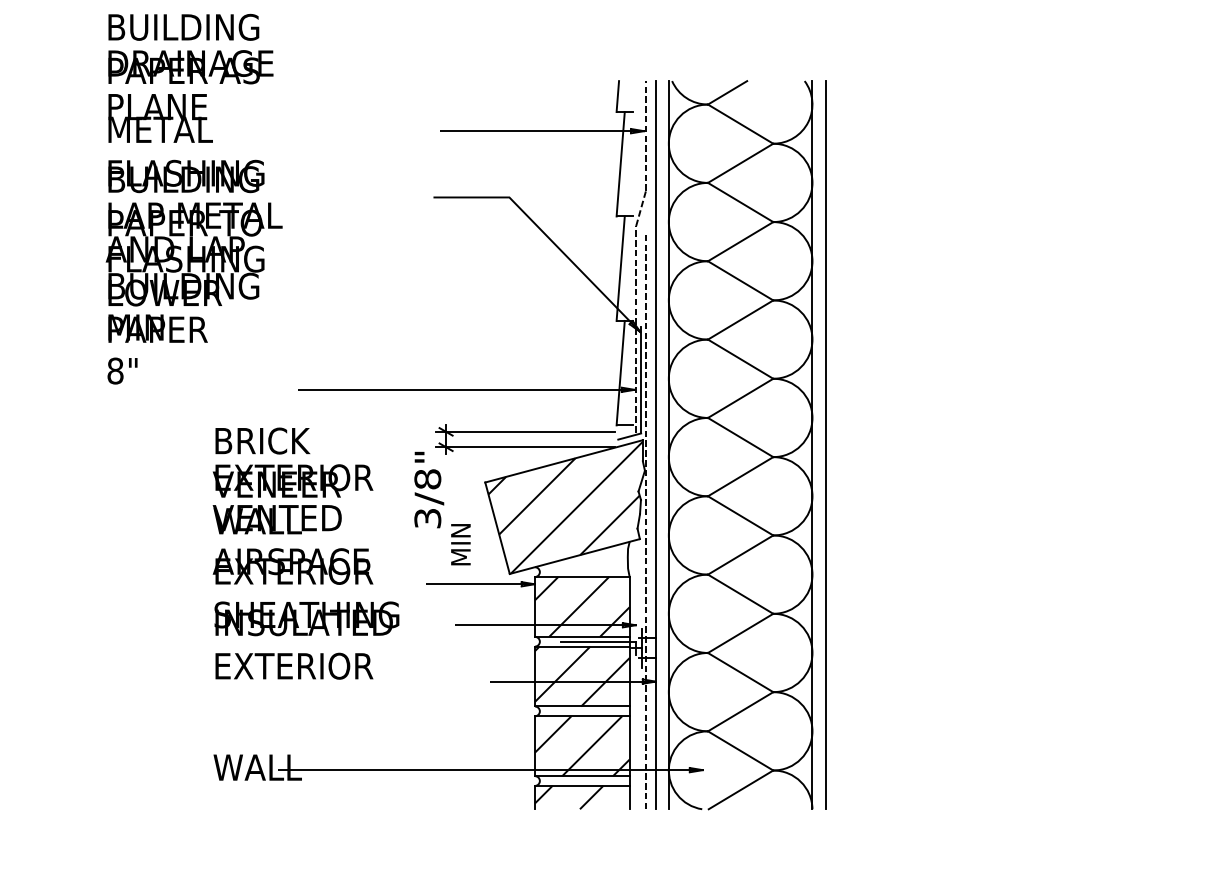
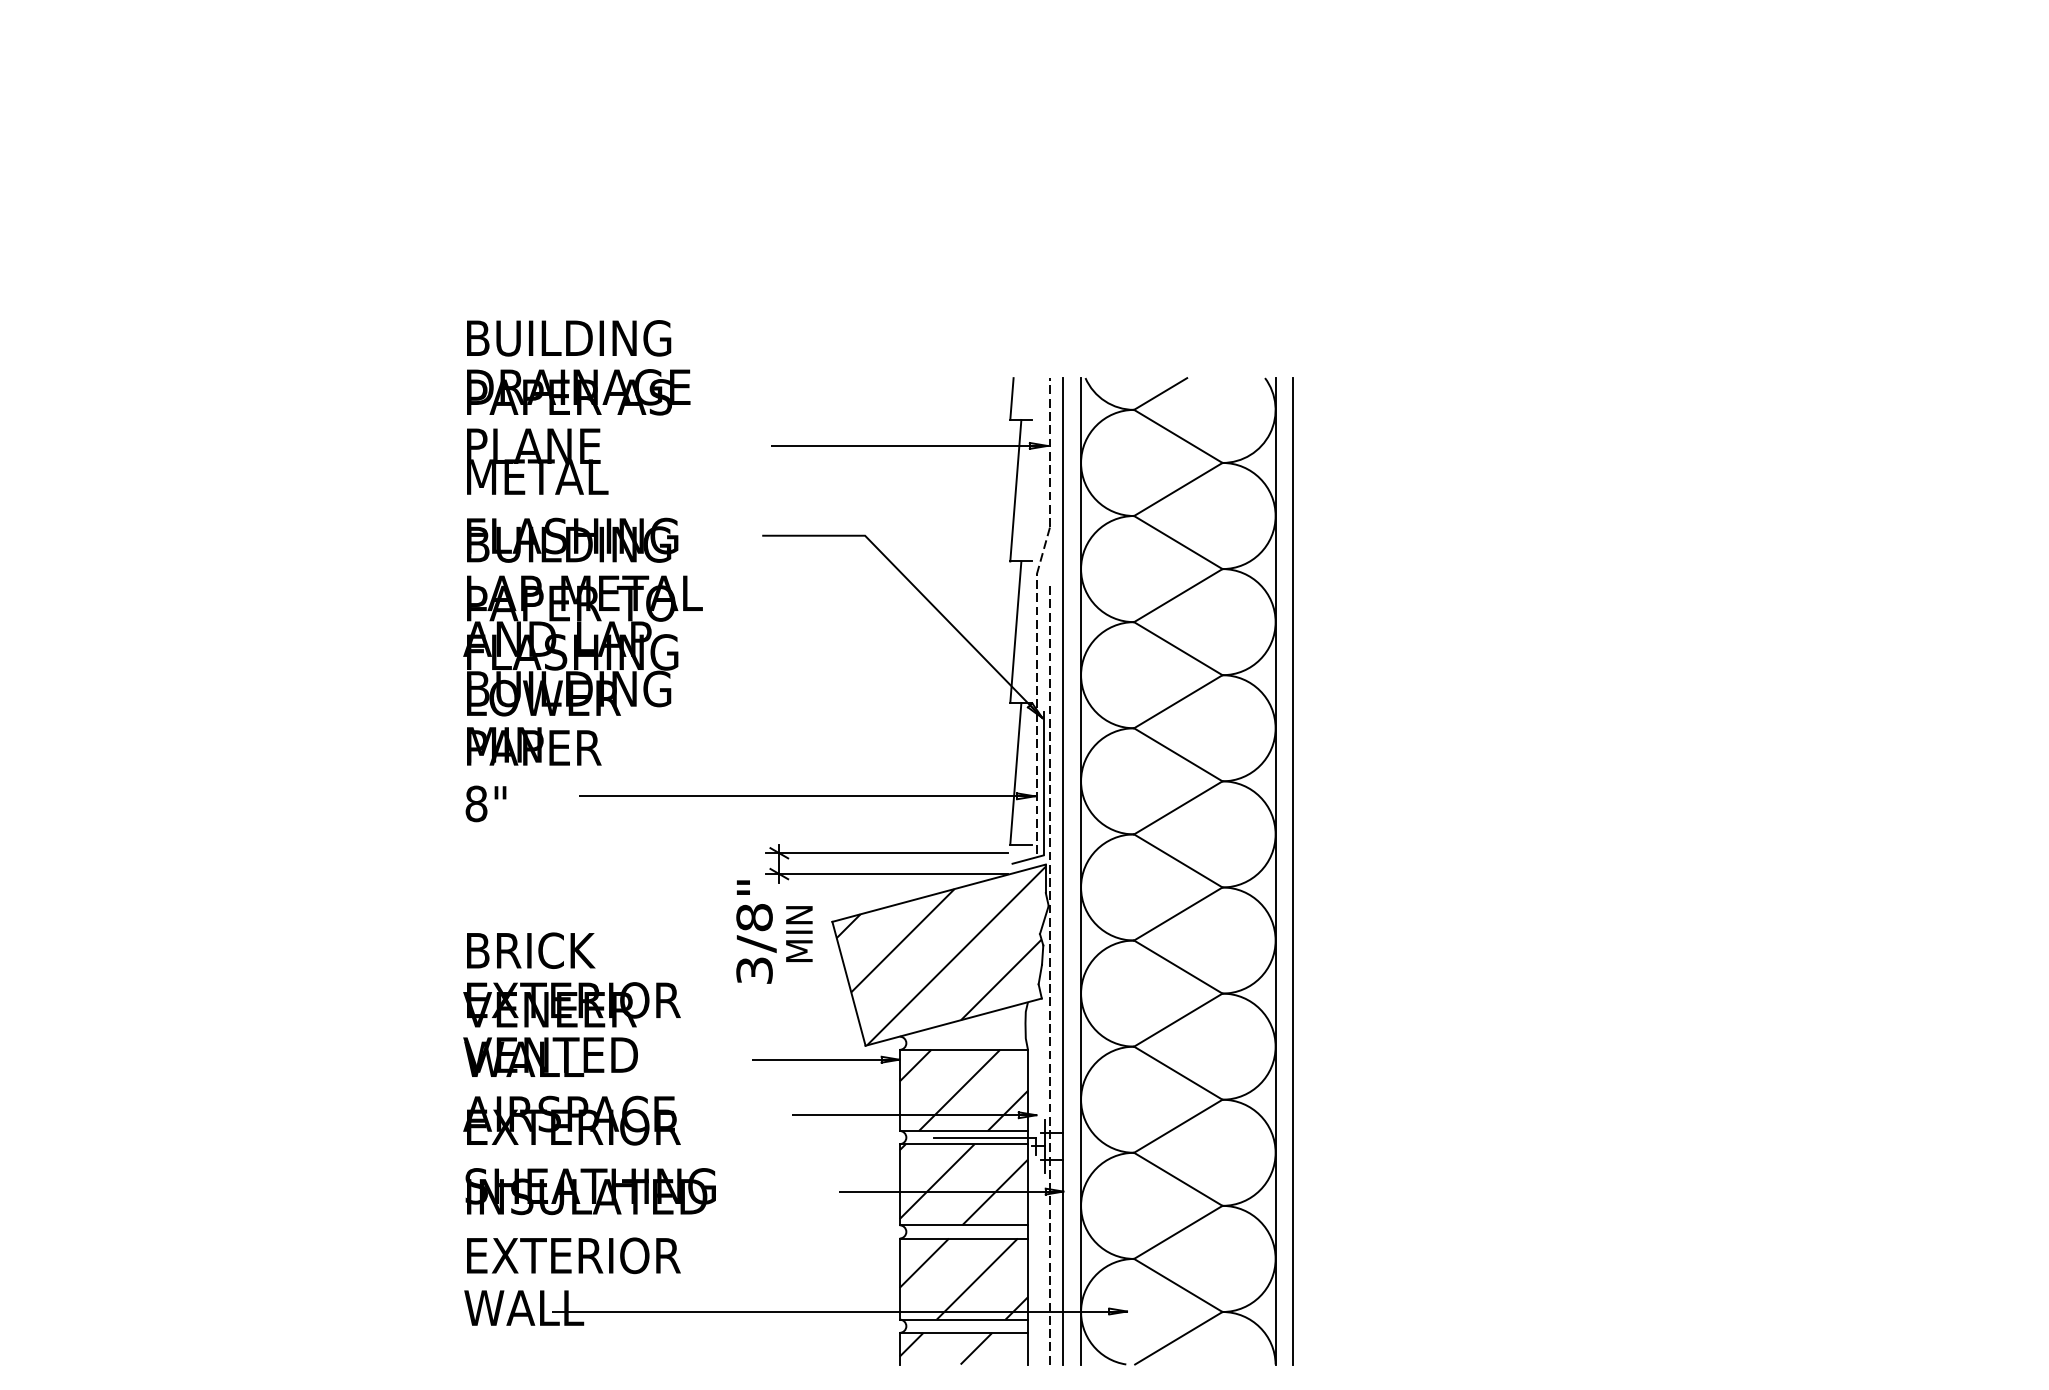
text: (193, 199) -> (582, 571), moved
text: (460, 544) -> (799, 933), moved
text: (305, 553) -> (589, 1103), moved

